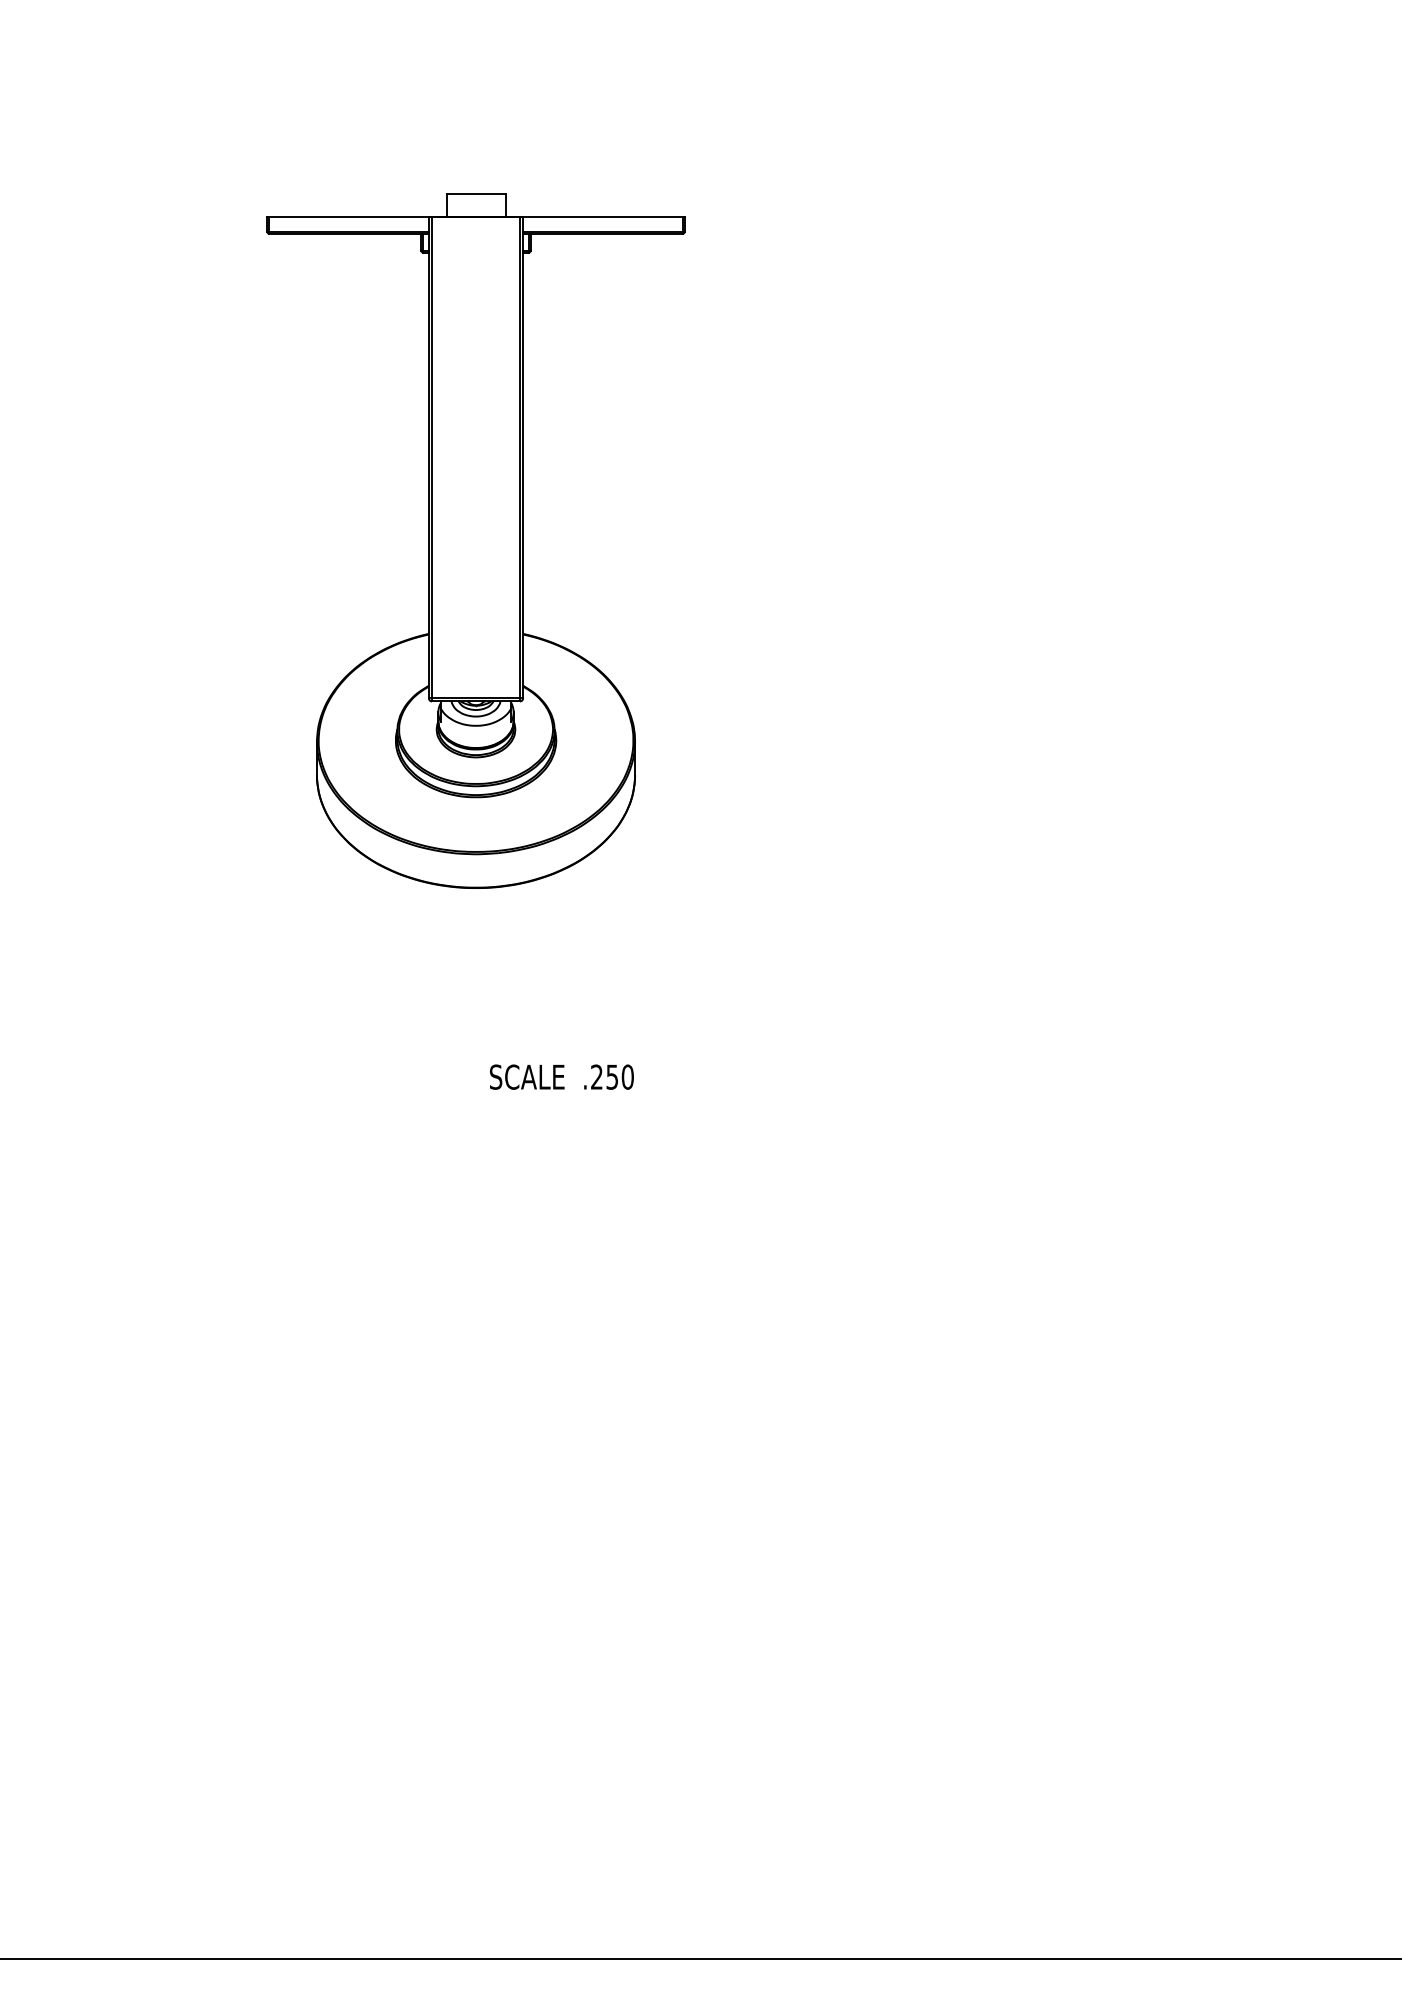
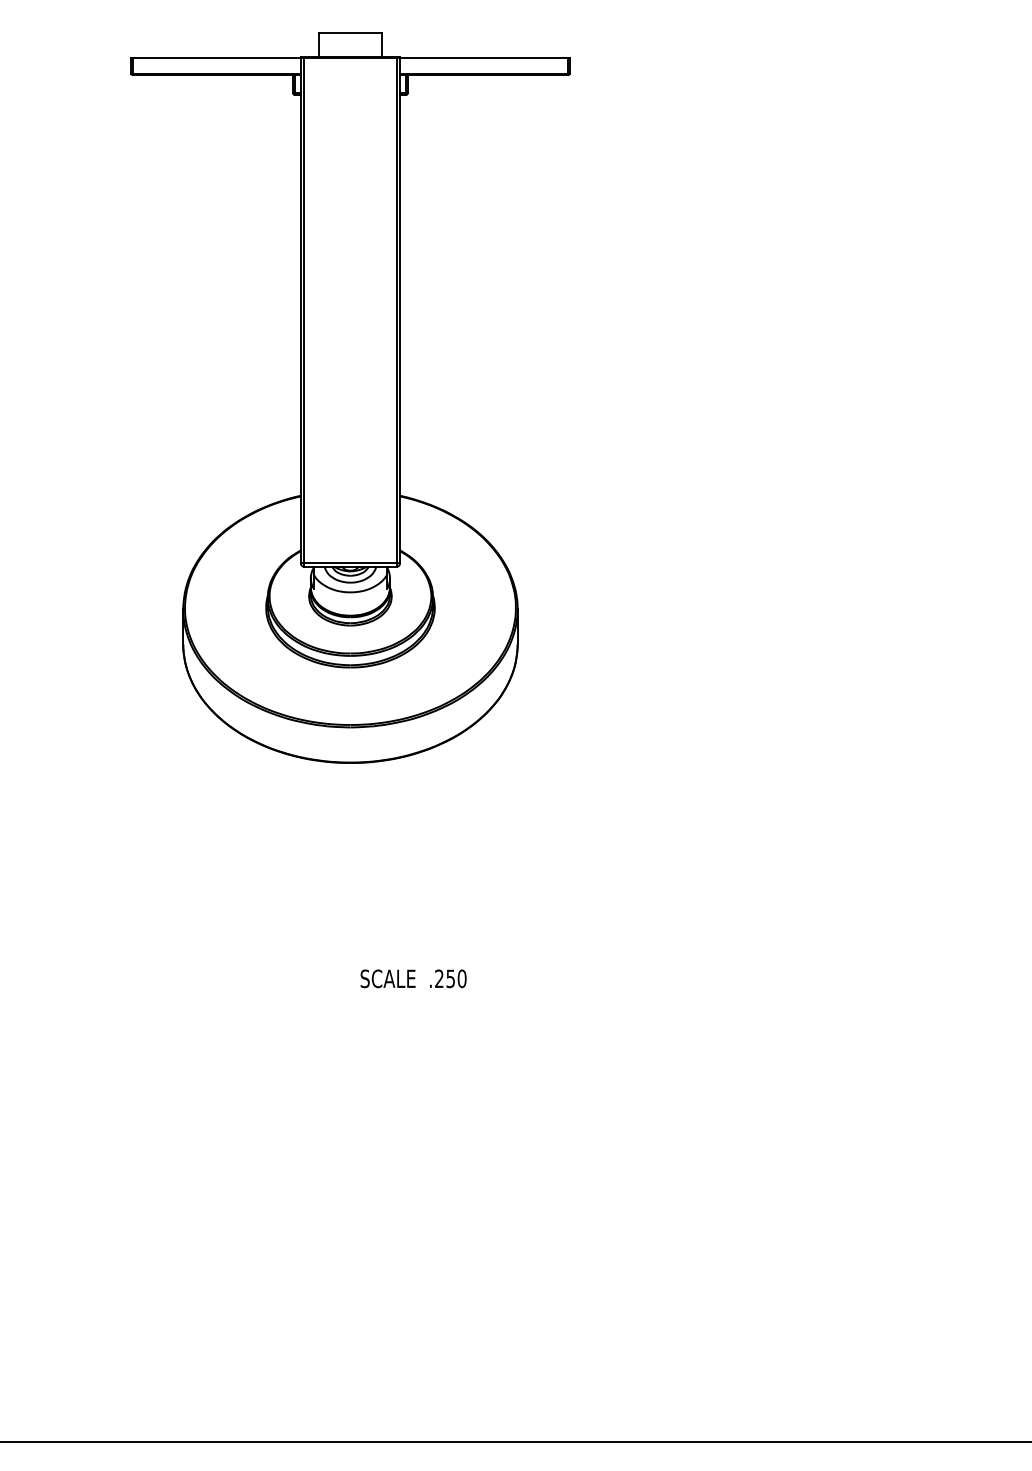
part: (475, 540) -> (350, 397), size x1.43
text: (561, 1076) -> (413, 978), moved

